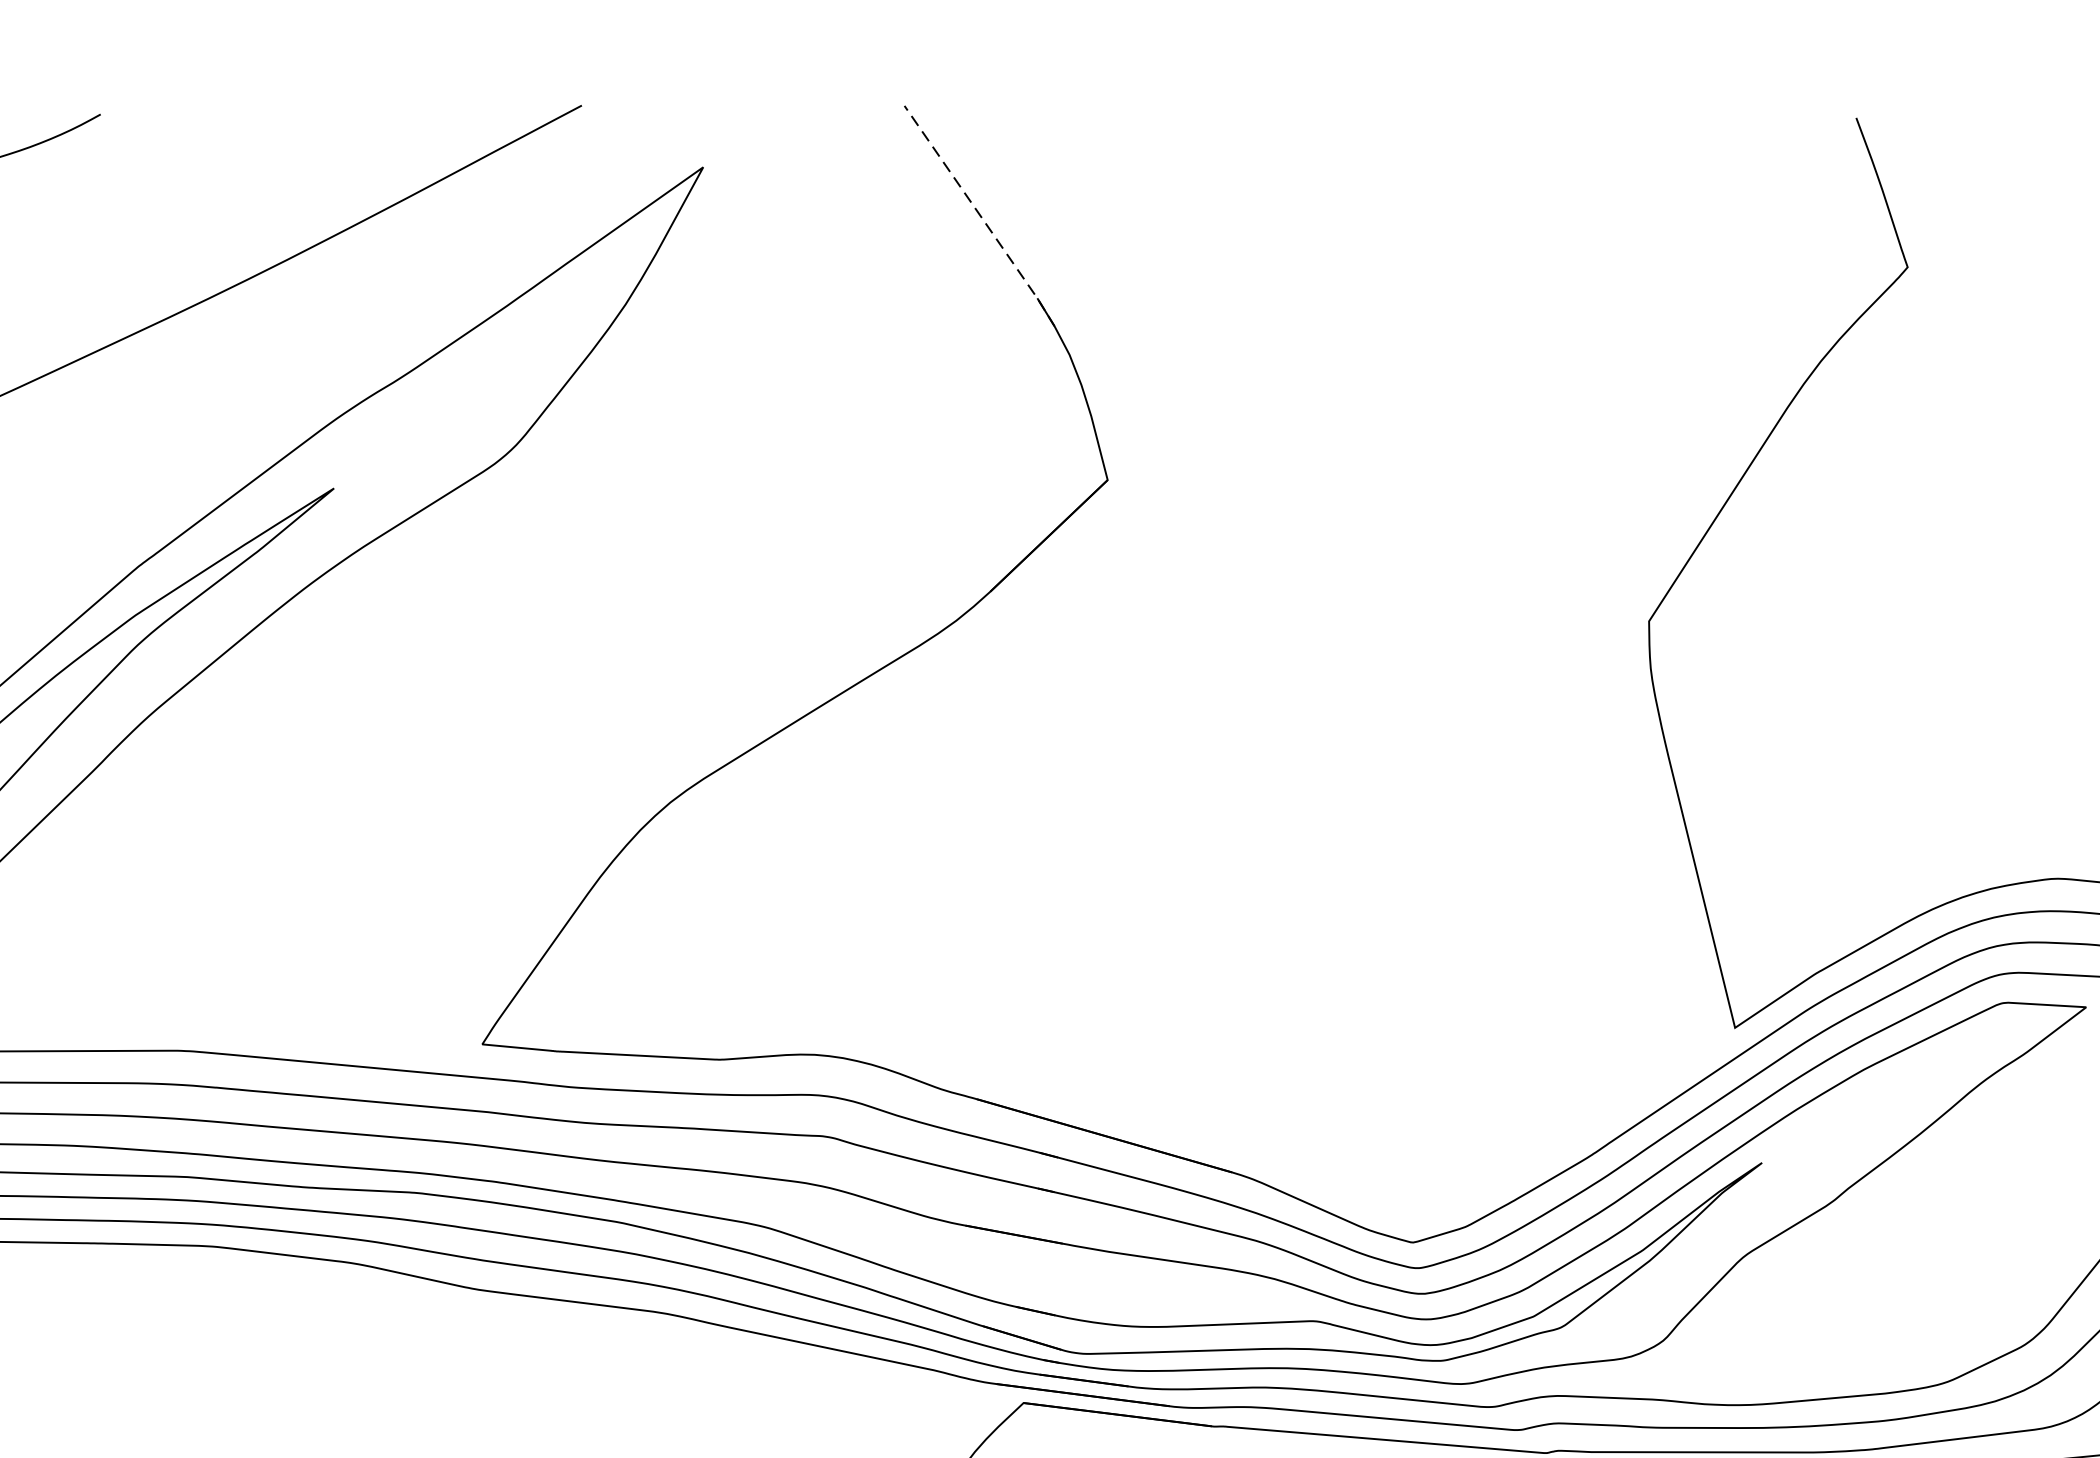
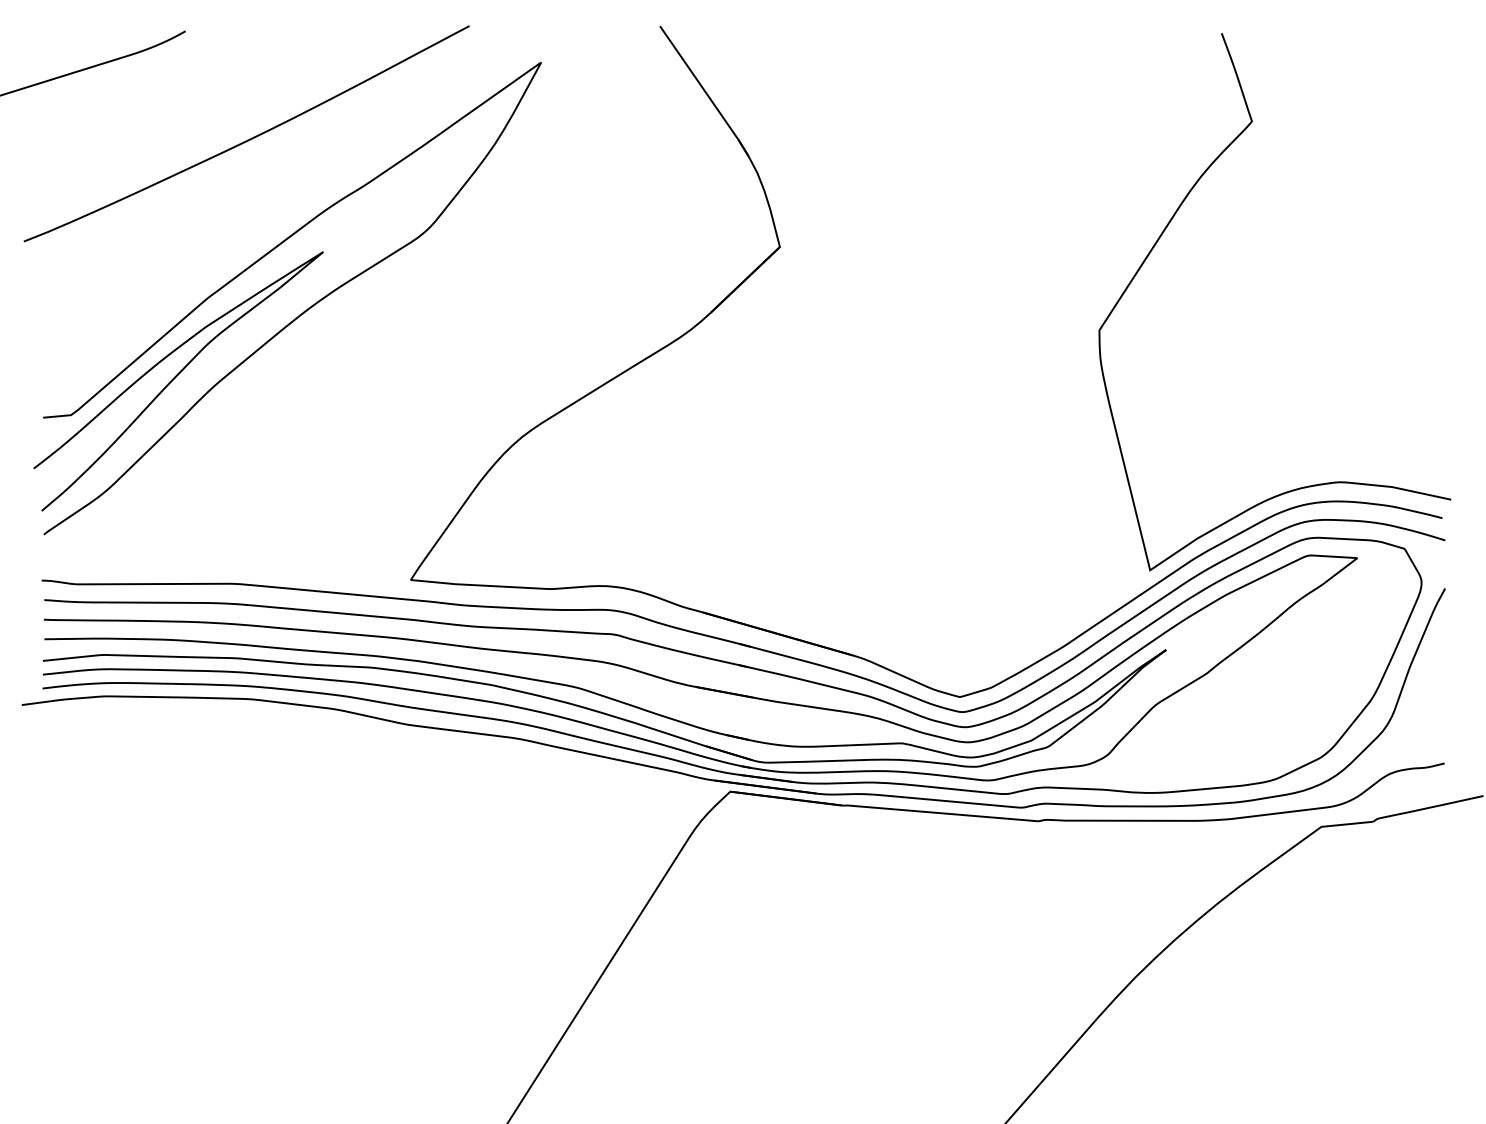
line: (979, 216) -> (704, 91), dashed -> solid

